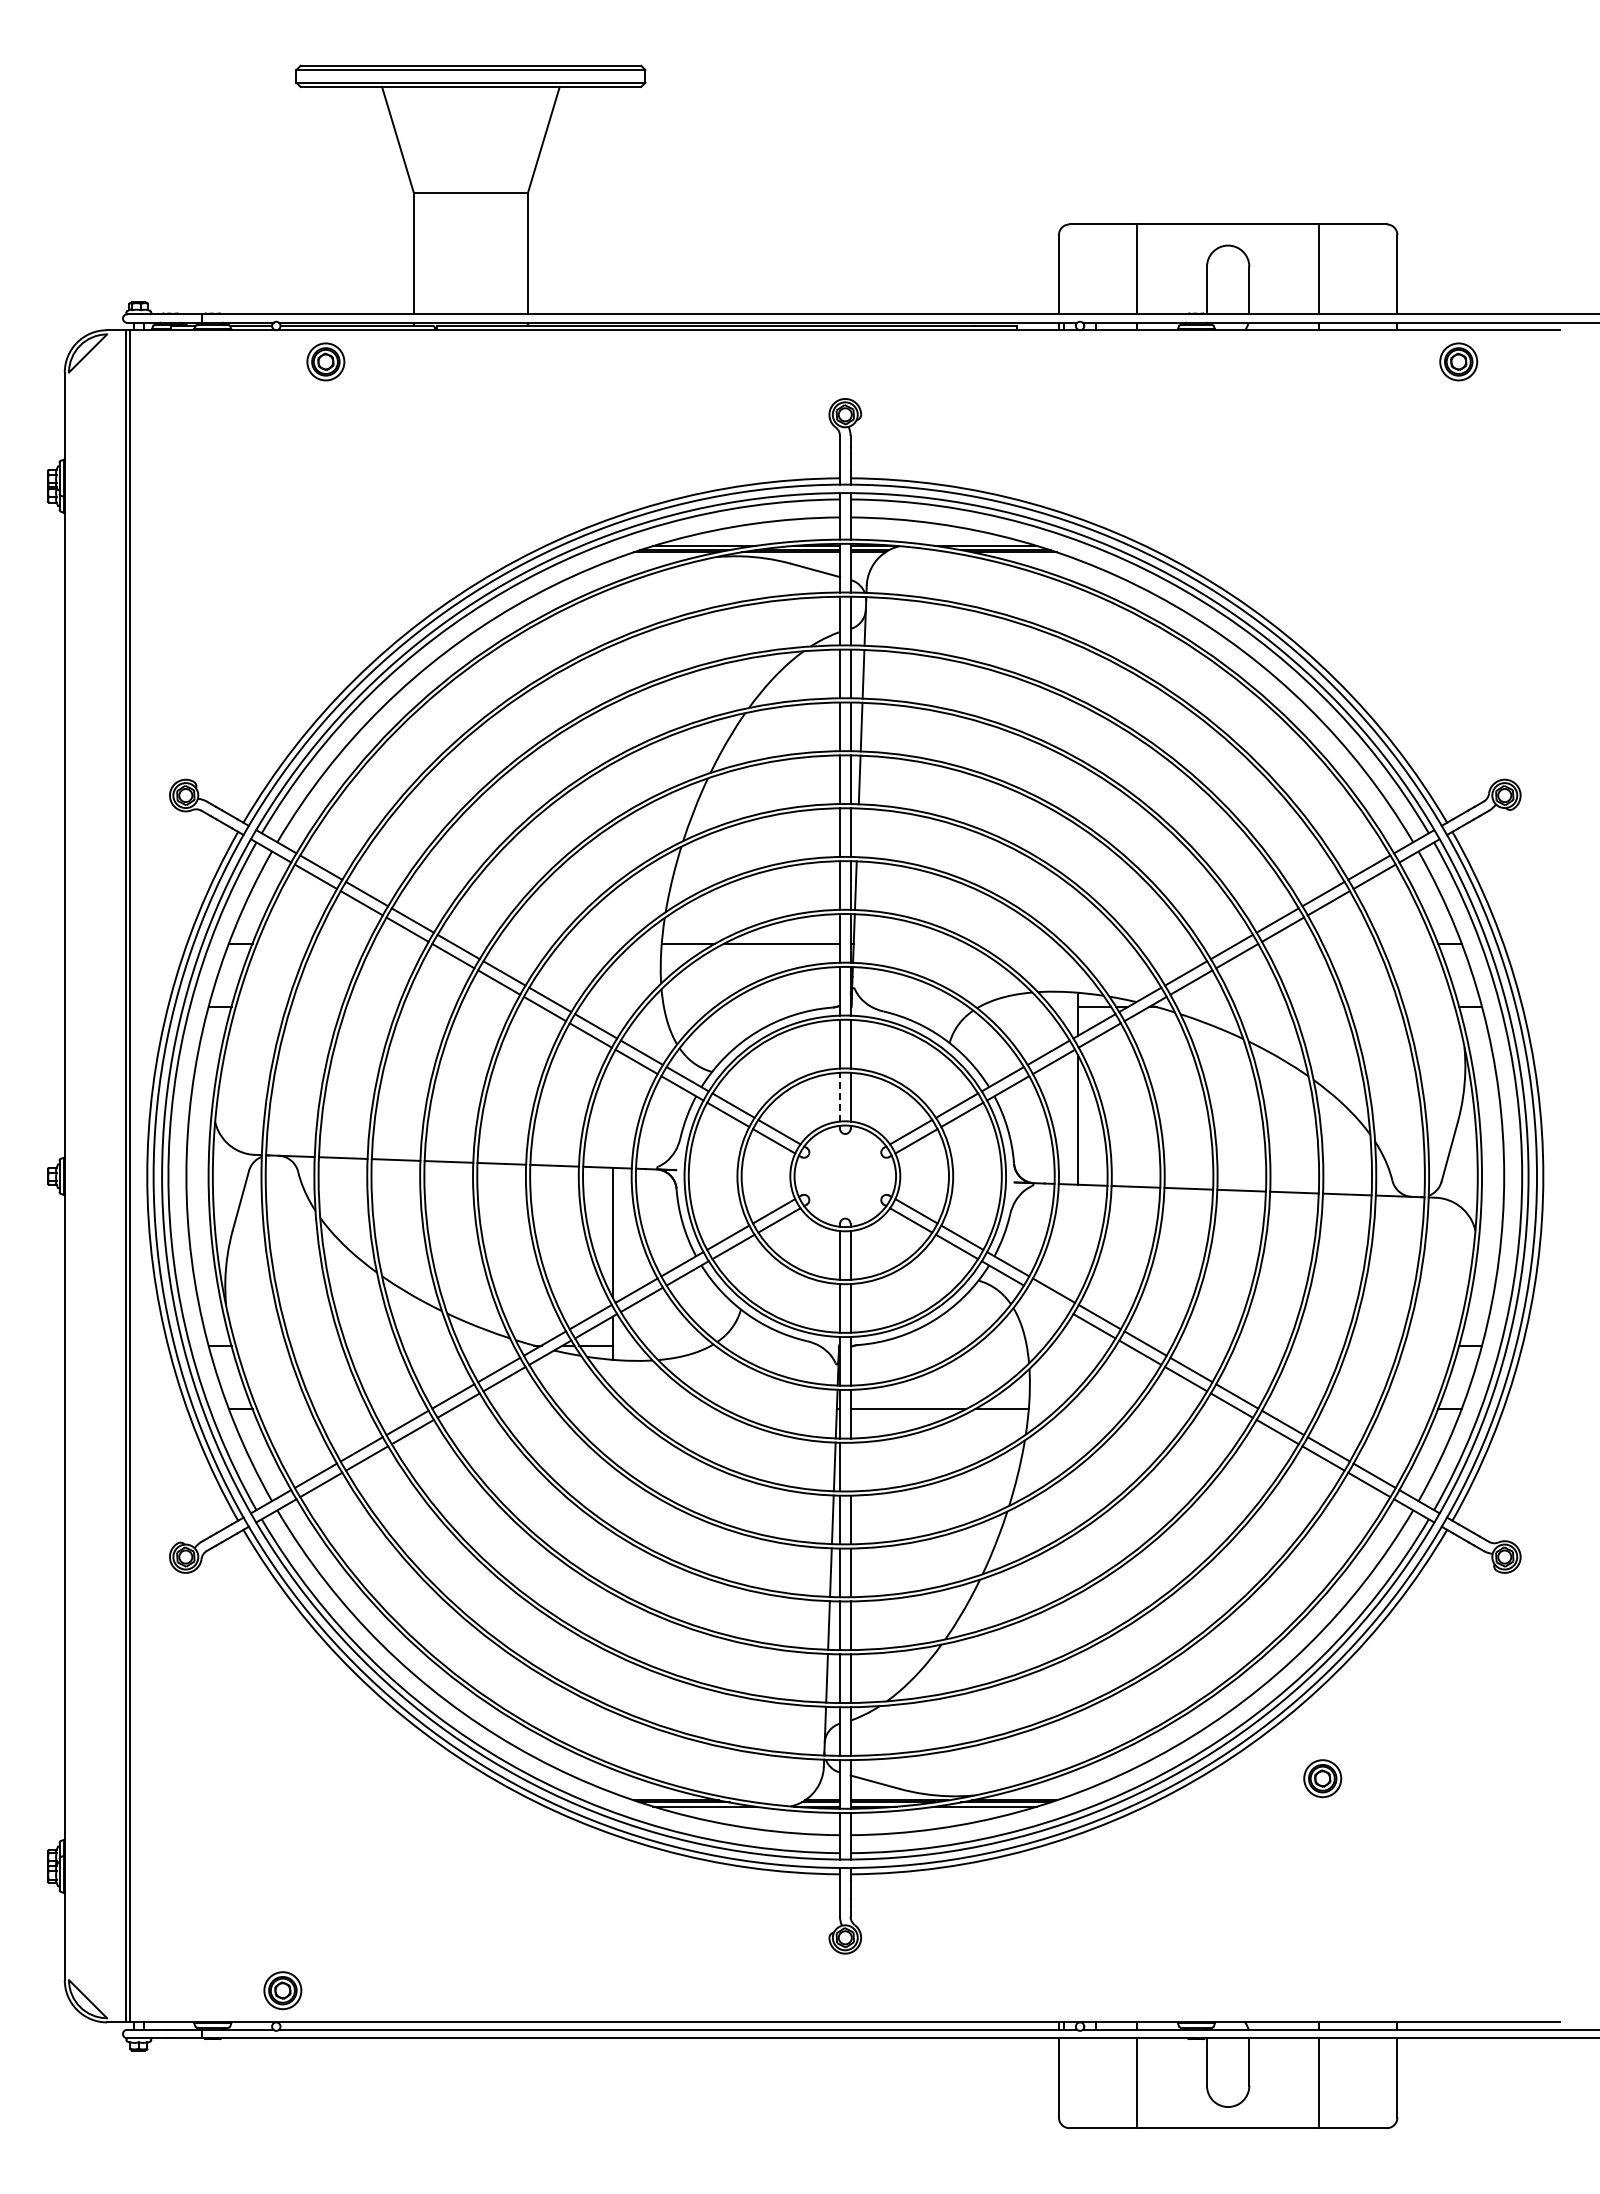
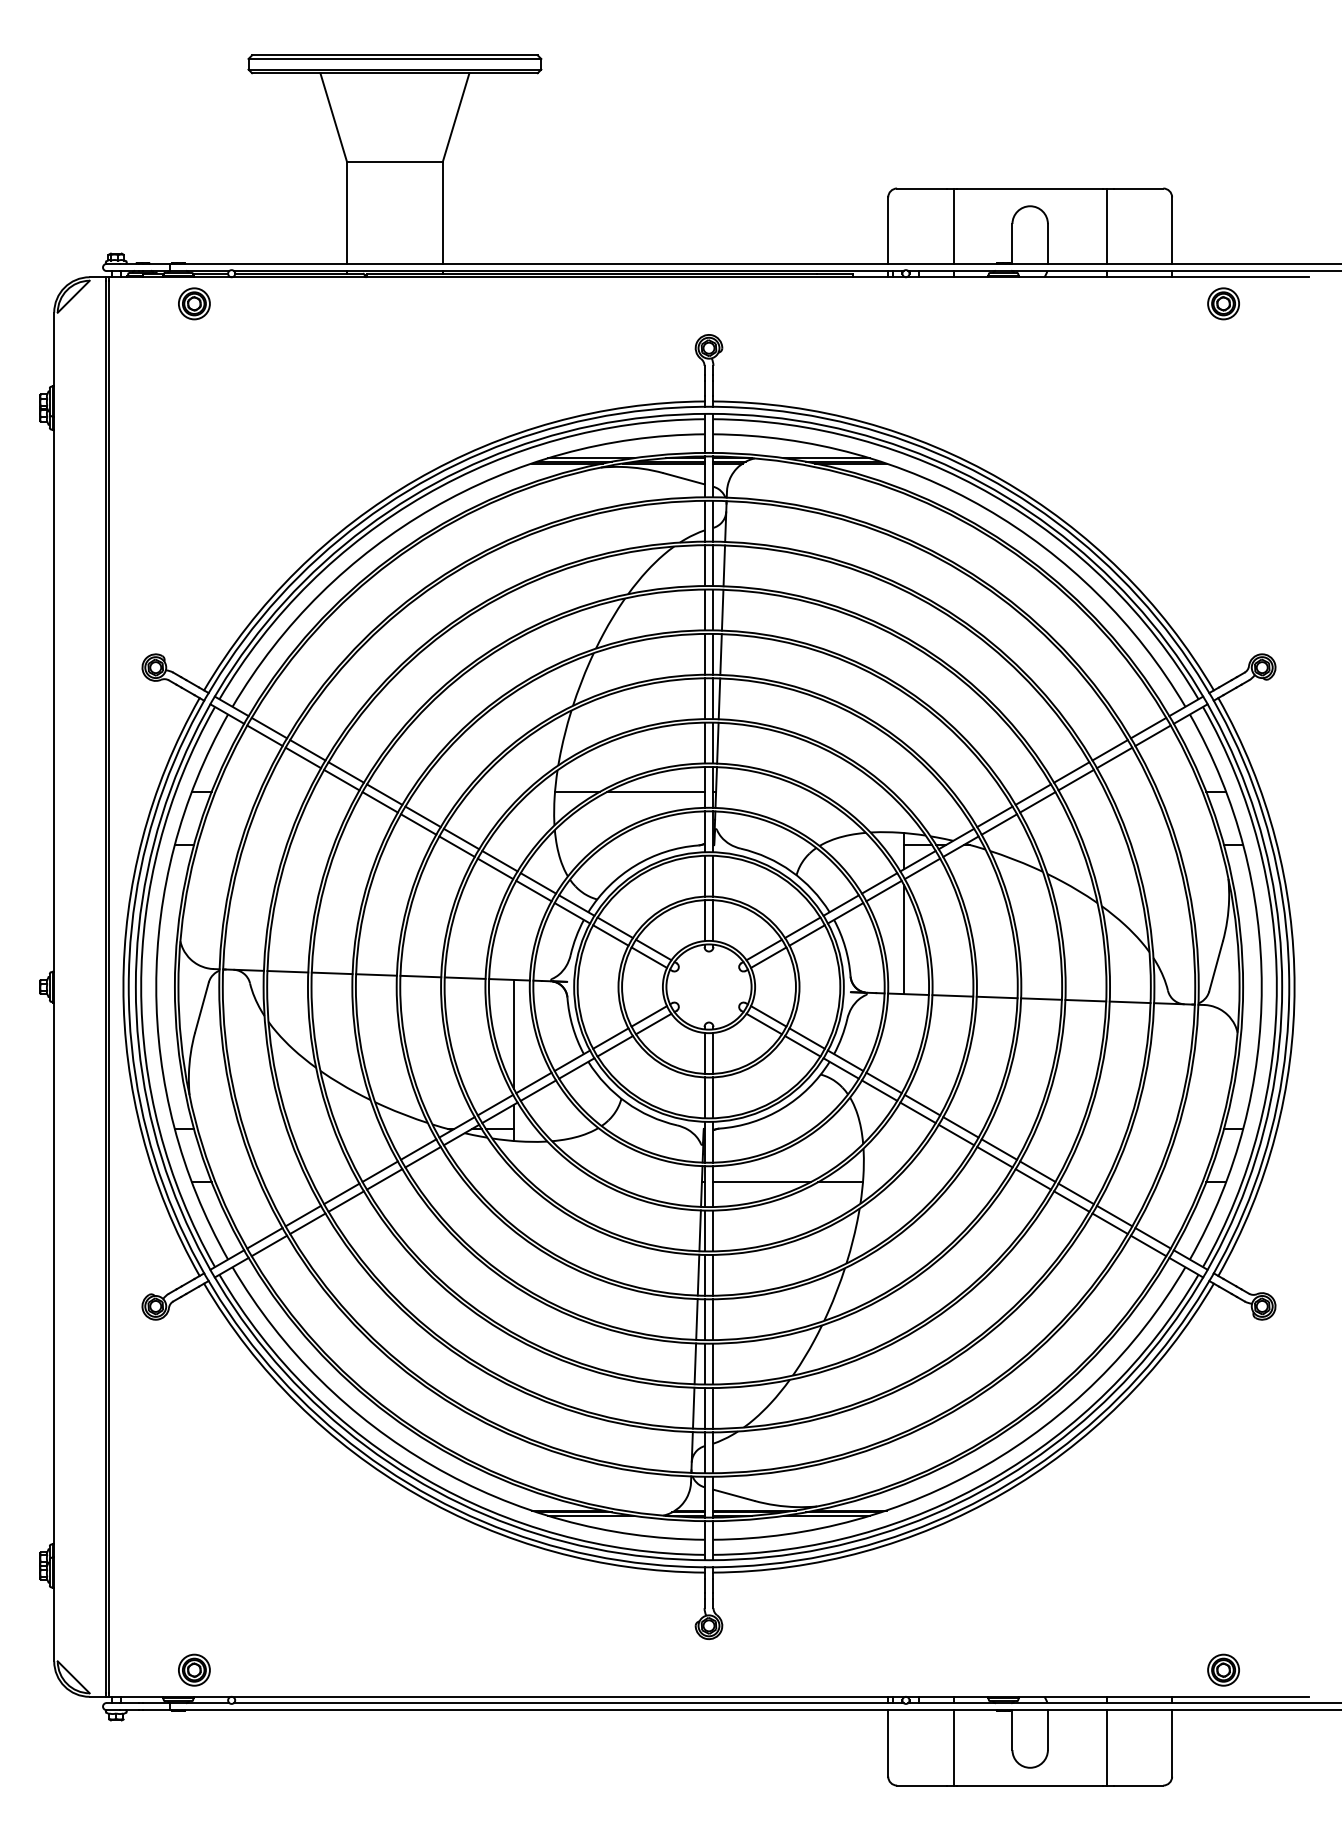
part: (325, 361) -> (194, 303), moved
line: (857, 832) -> (719, 698), added
line: (840, 1096) -> (704, 920), dashed -> solid
line: (1048, 1299) -> (879, 1090), added
line: (850, 1466) -> (713, 1230), added
part: (1322, 1778) -> (1223, 1670), moved
part: (282, 1990) -> (194, 1670), moved

